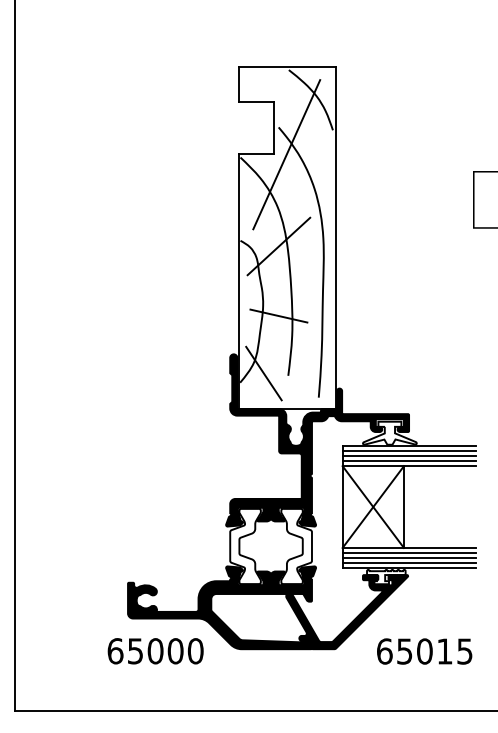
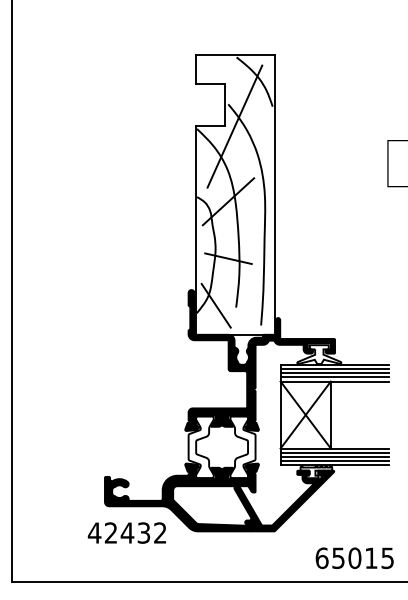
text: (154, 650) -> (126, 532), 65000 -> 42432
text: (424, 651) -> (354, 558), moved

